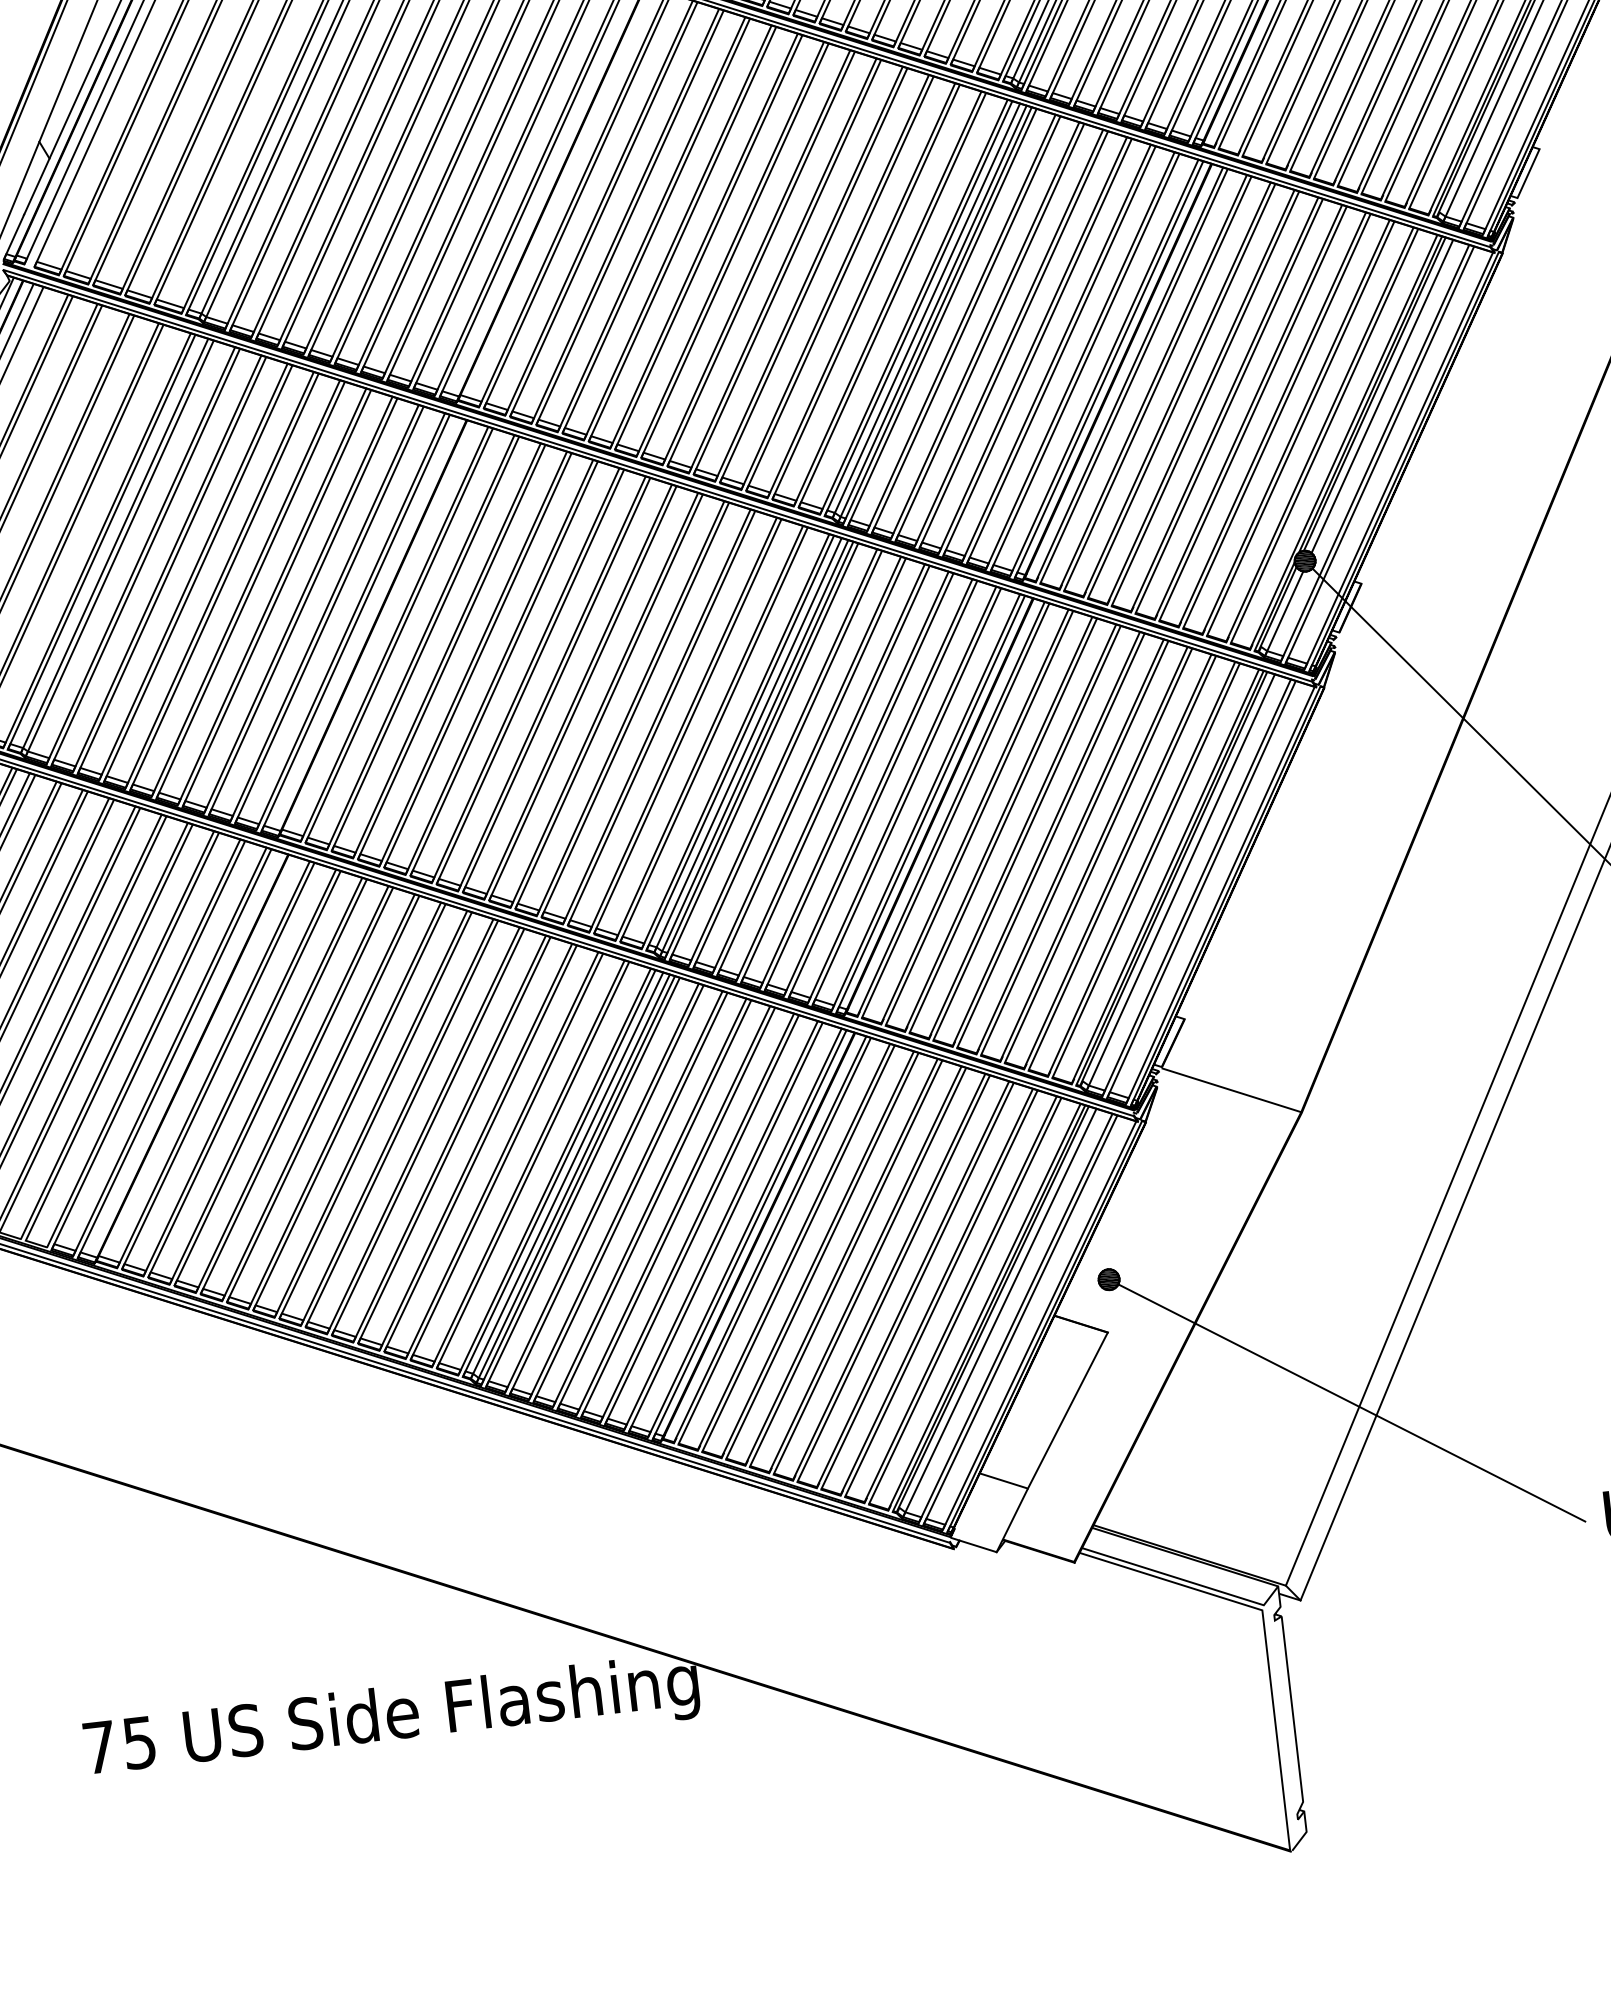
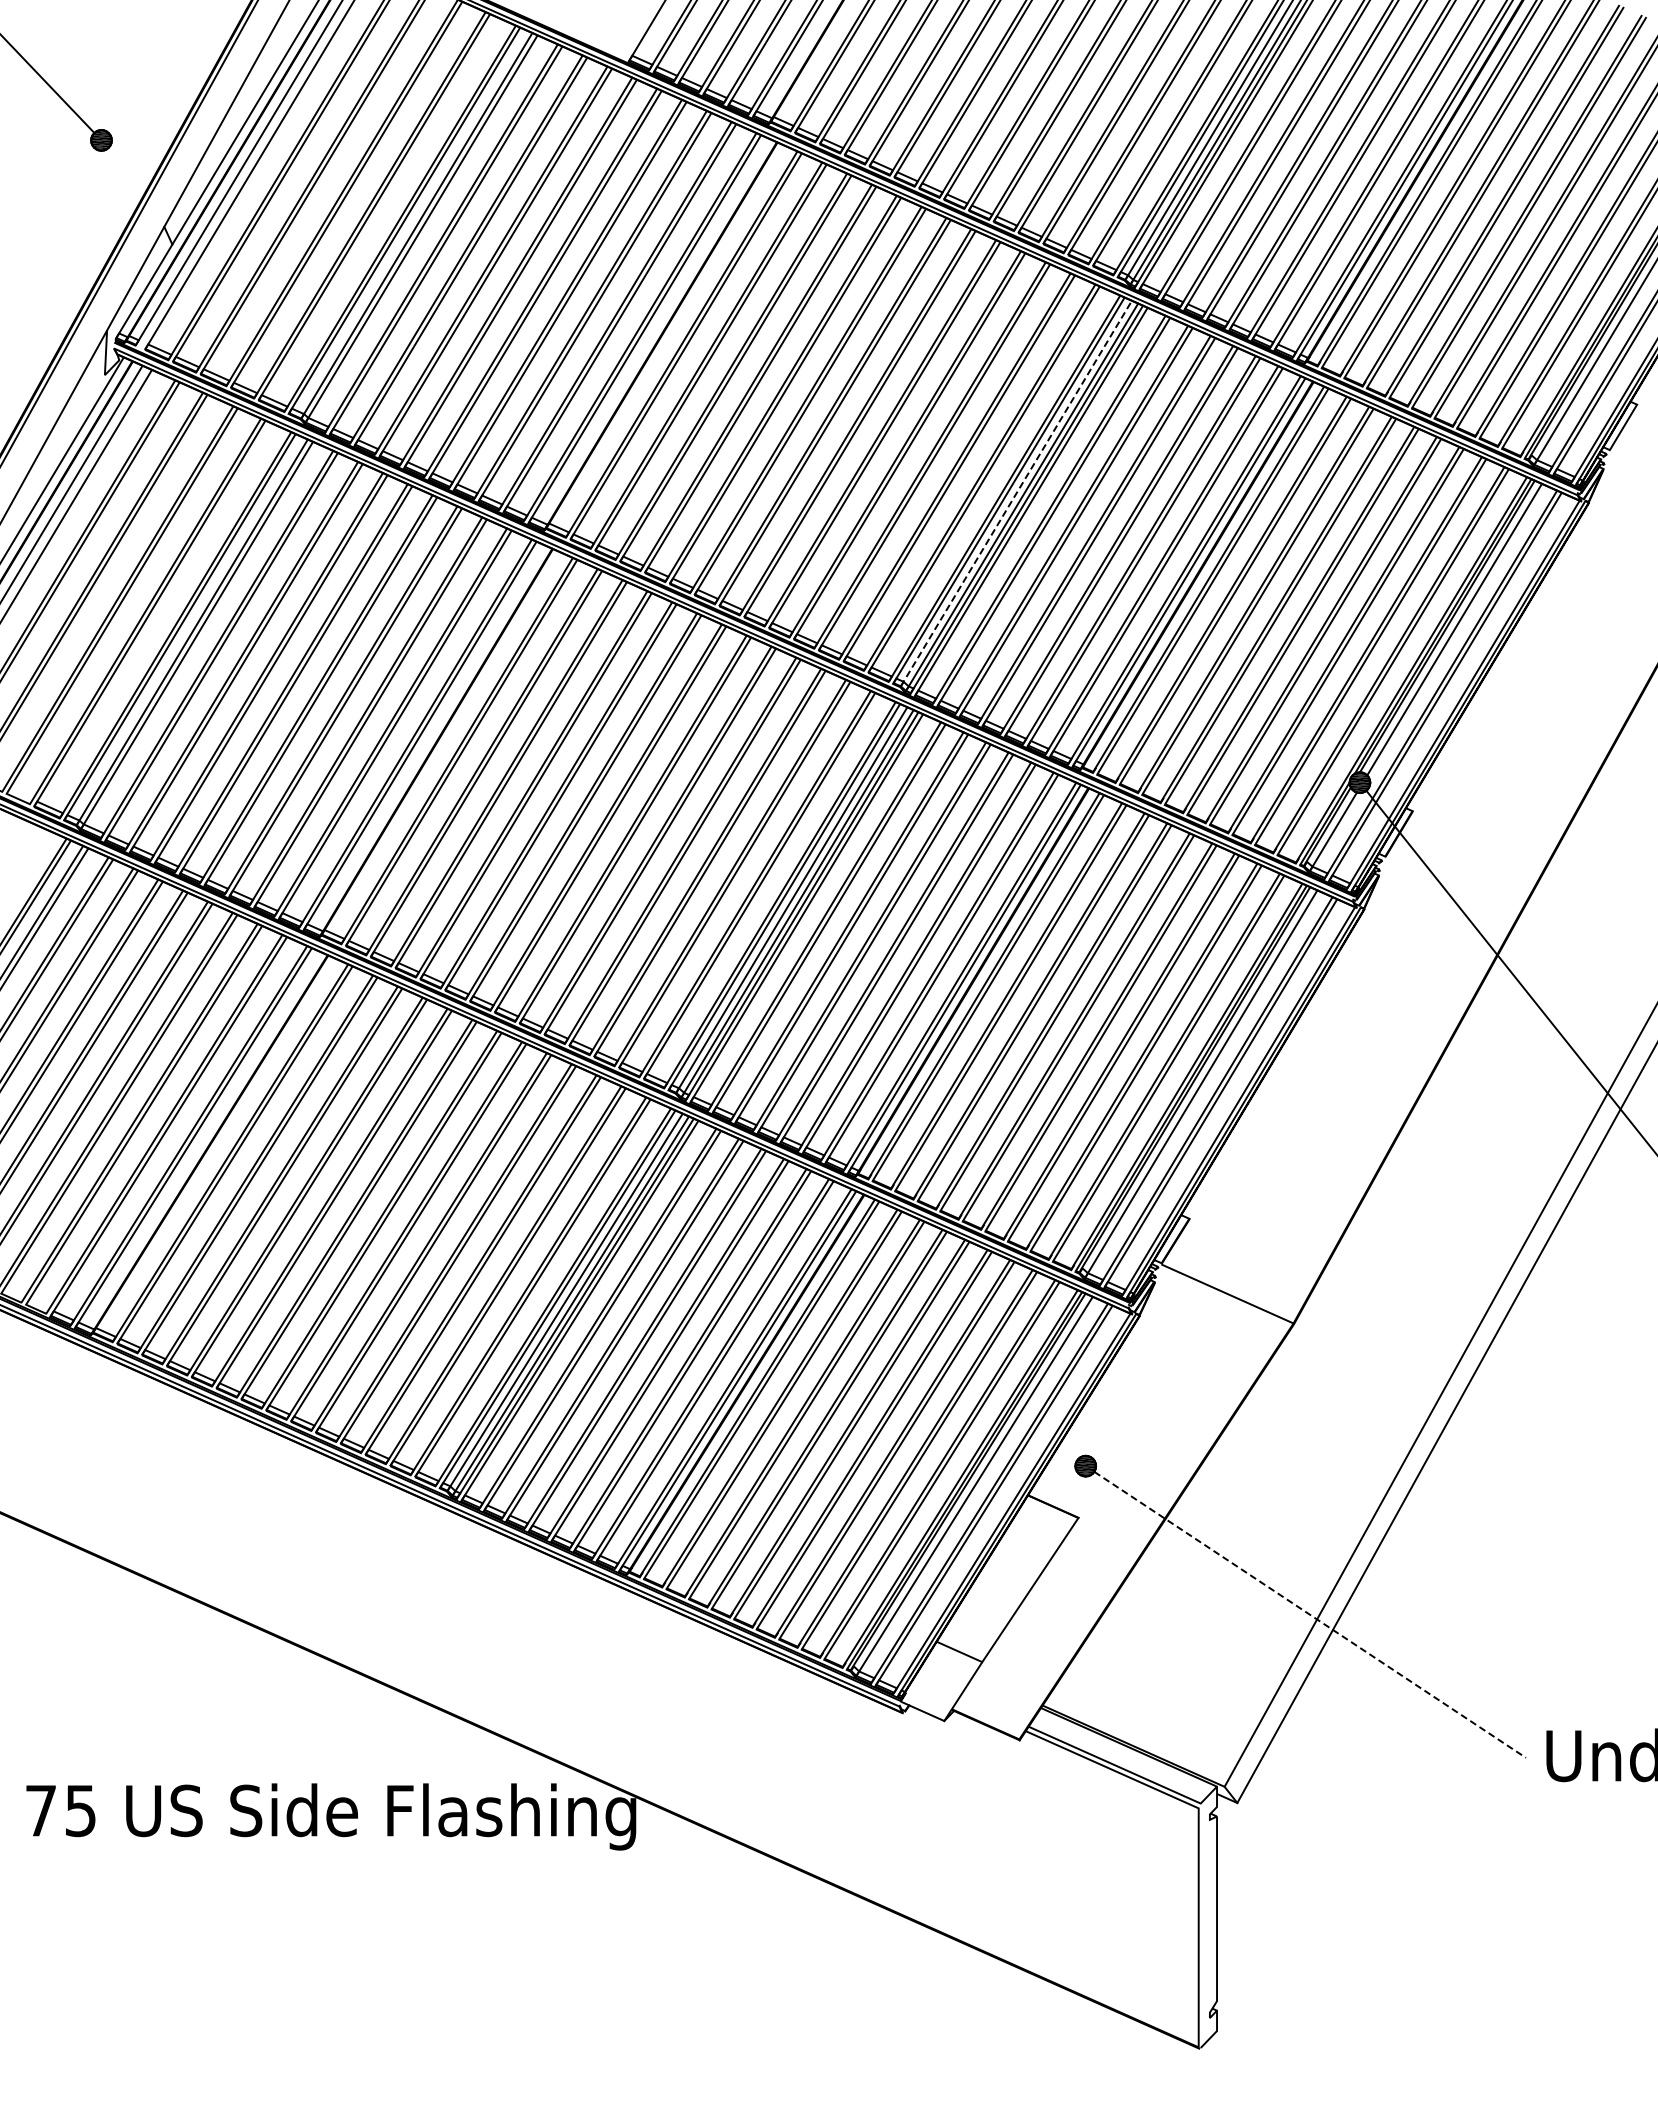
line: (926, 310) -> (1016, 493), solid -> dashed
line: (1352, 1402) -> (1310, 1614), solid -> dashed

